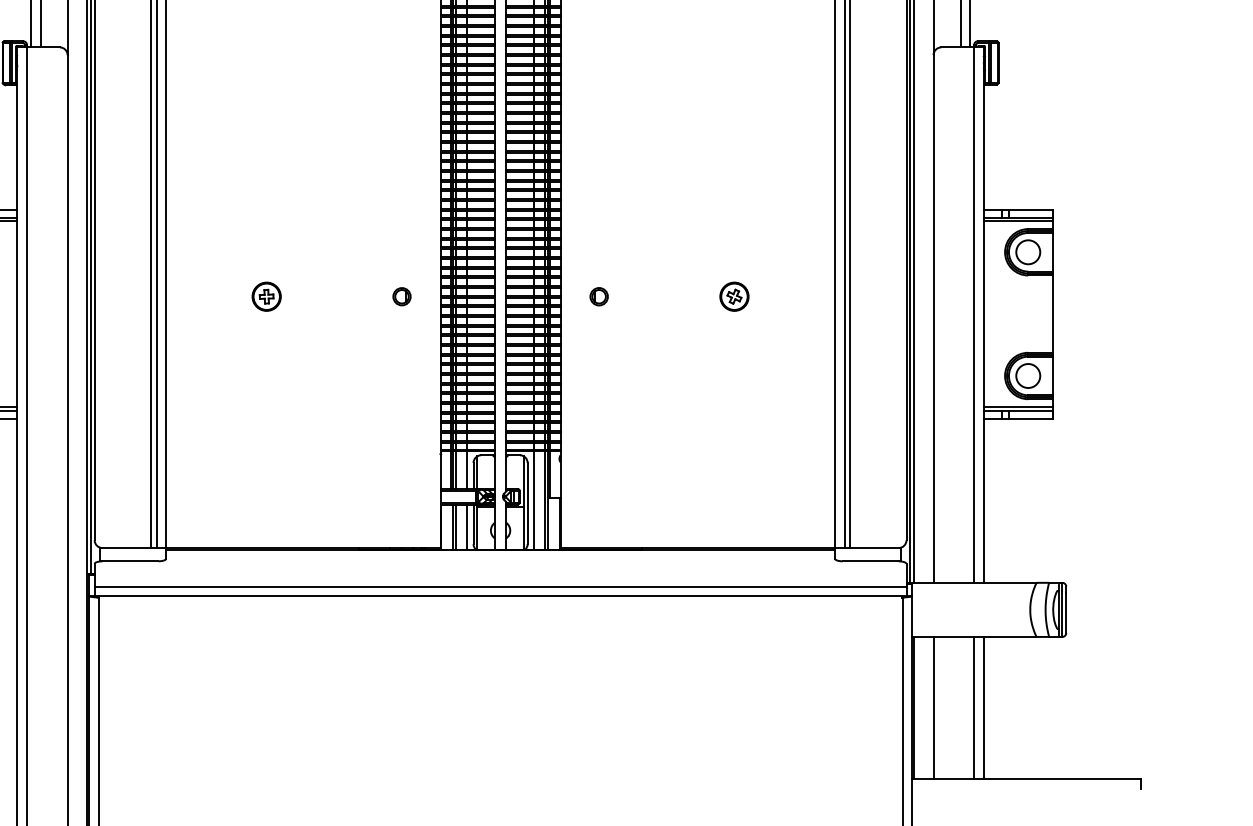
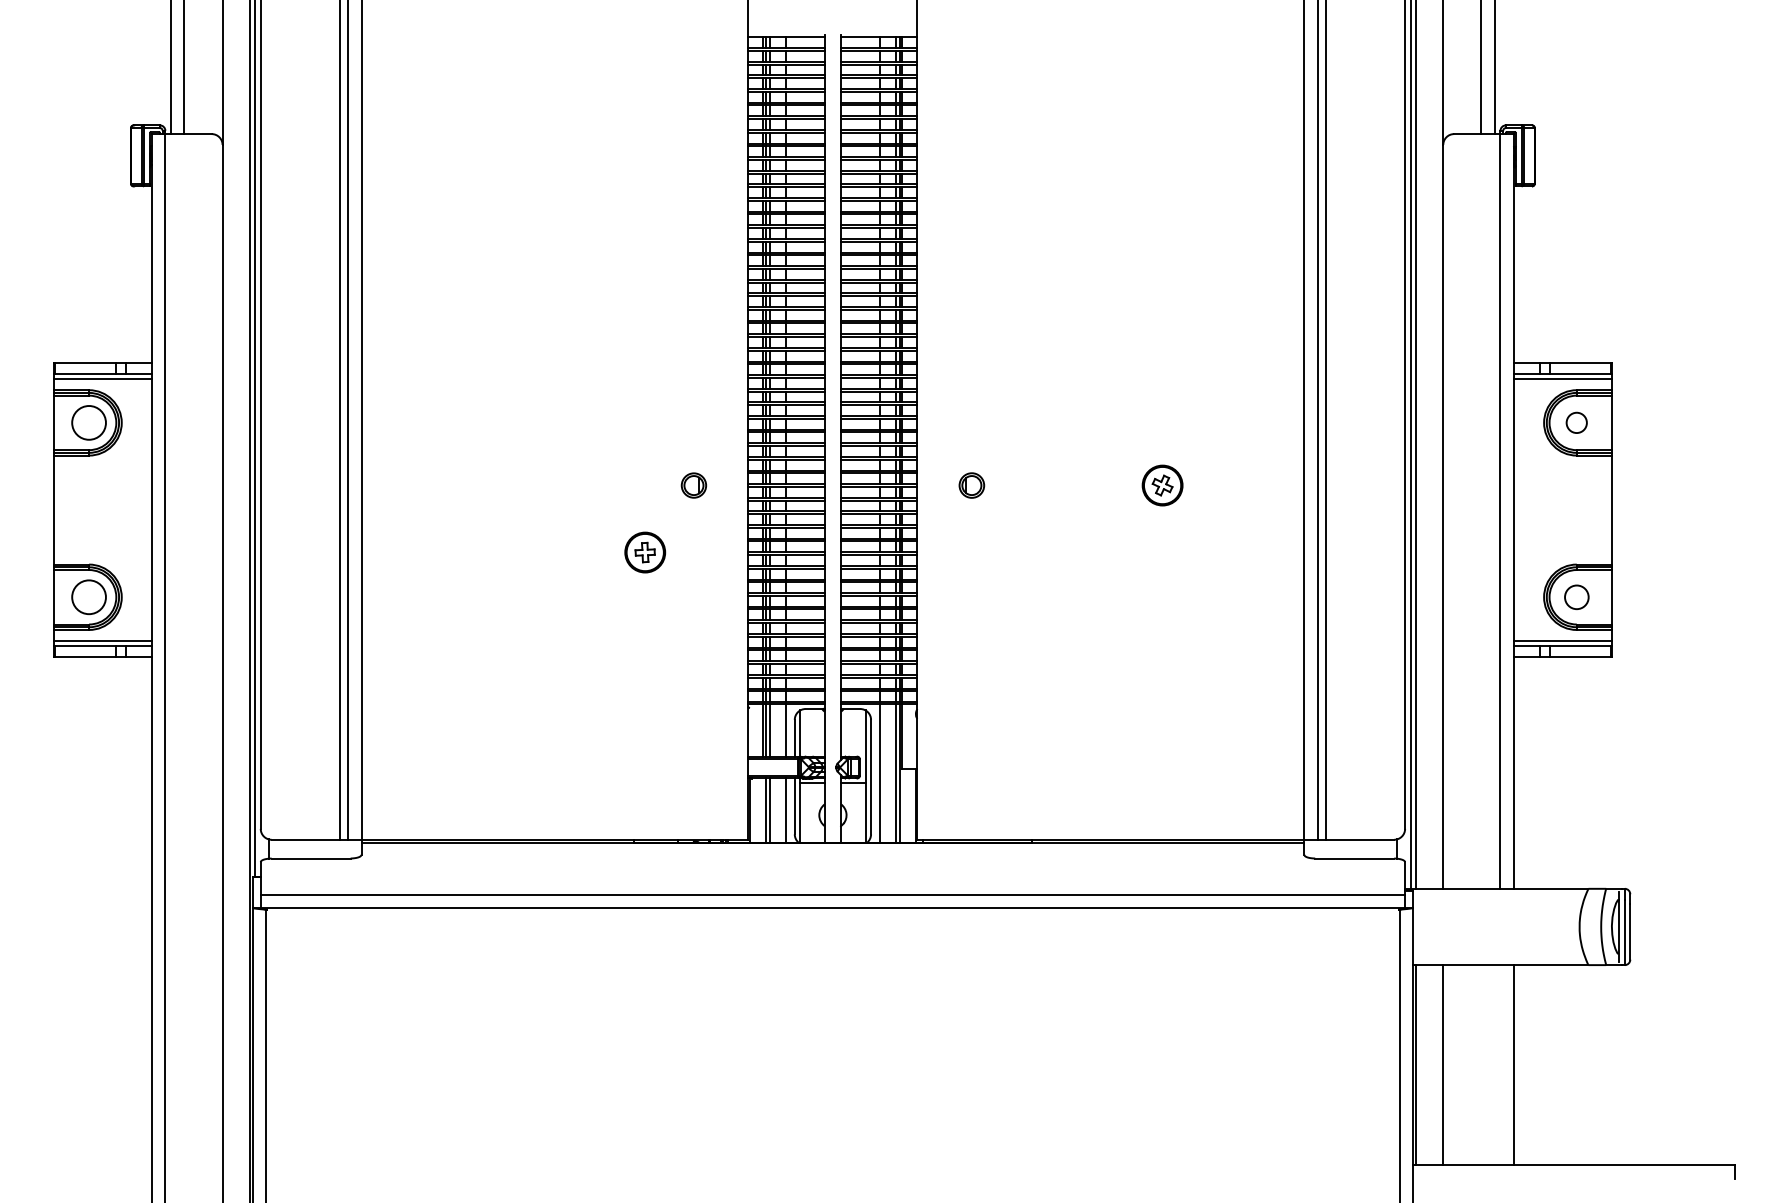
circle: (1028, 252) -> (1576, 422), size x0.6
part: (266, 296) -> (645, 552), moved
circle: (1028, 376) -> (1576, 597), size x0.7
line: (974, 708) -> (1500, 1065), removed

